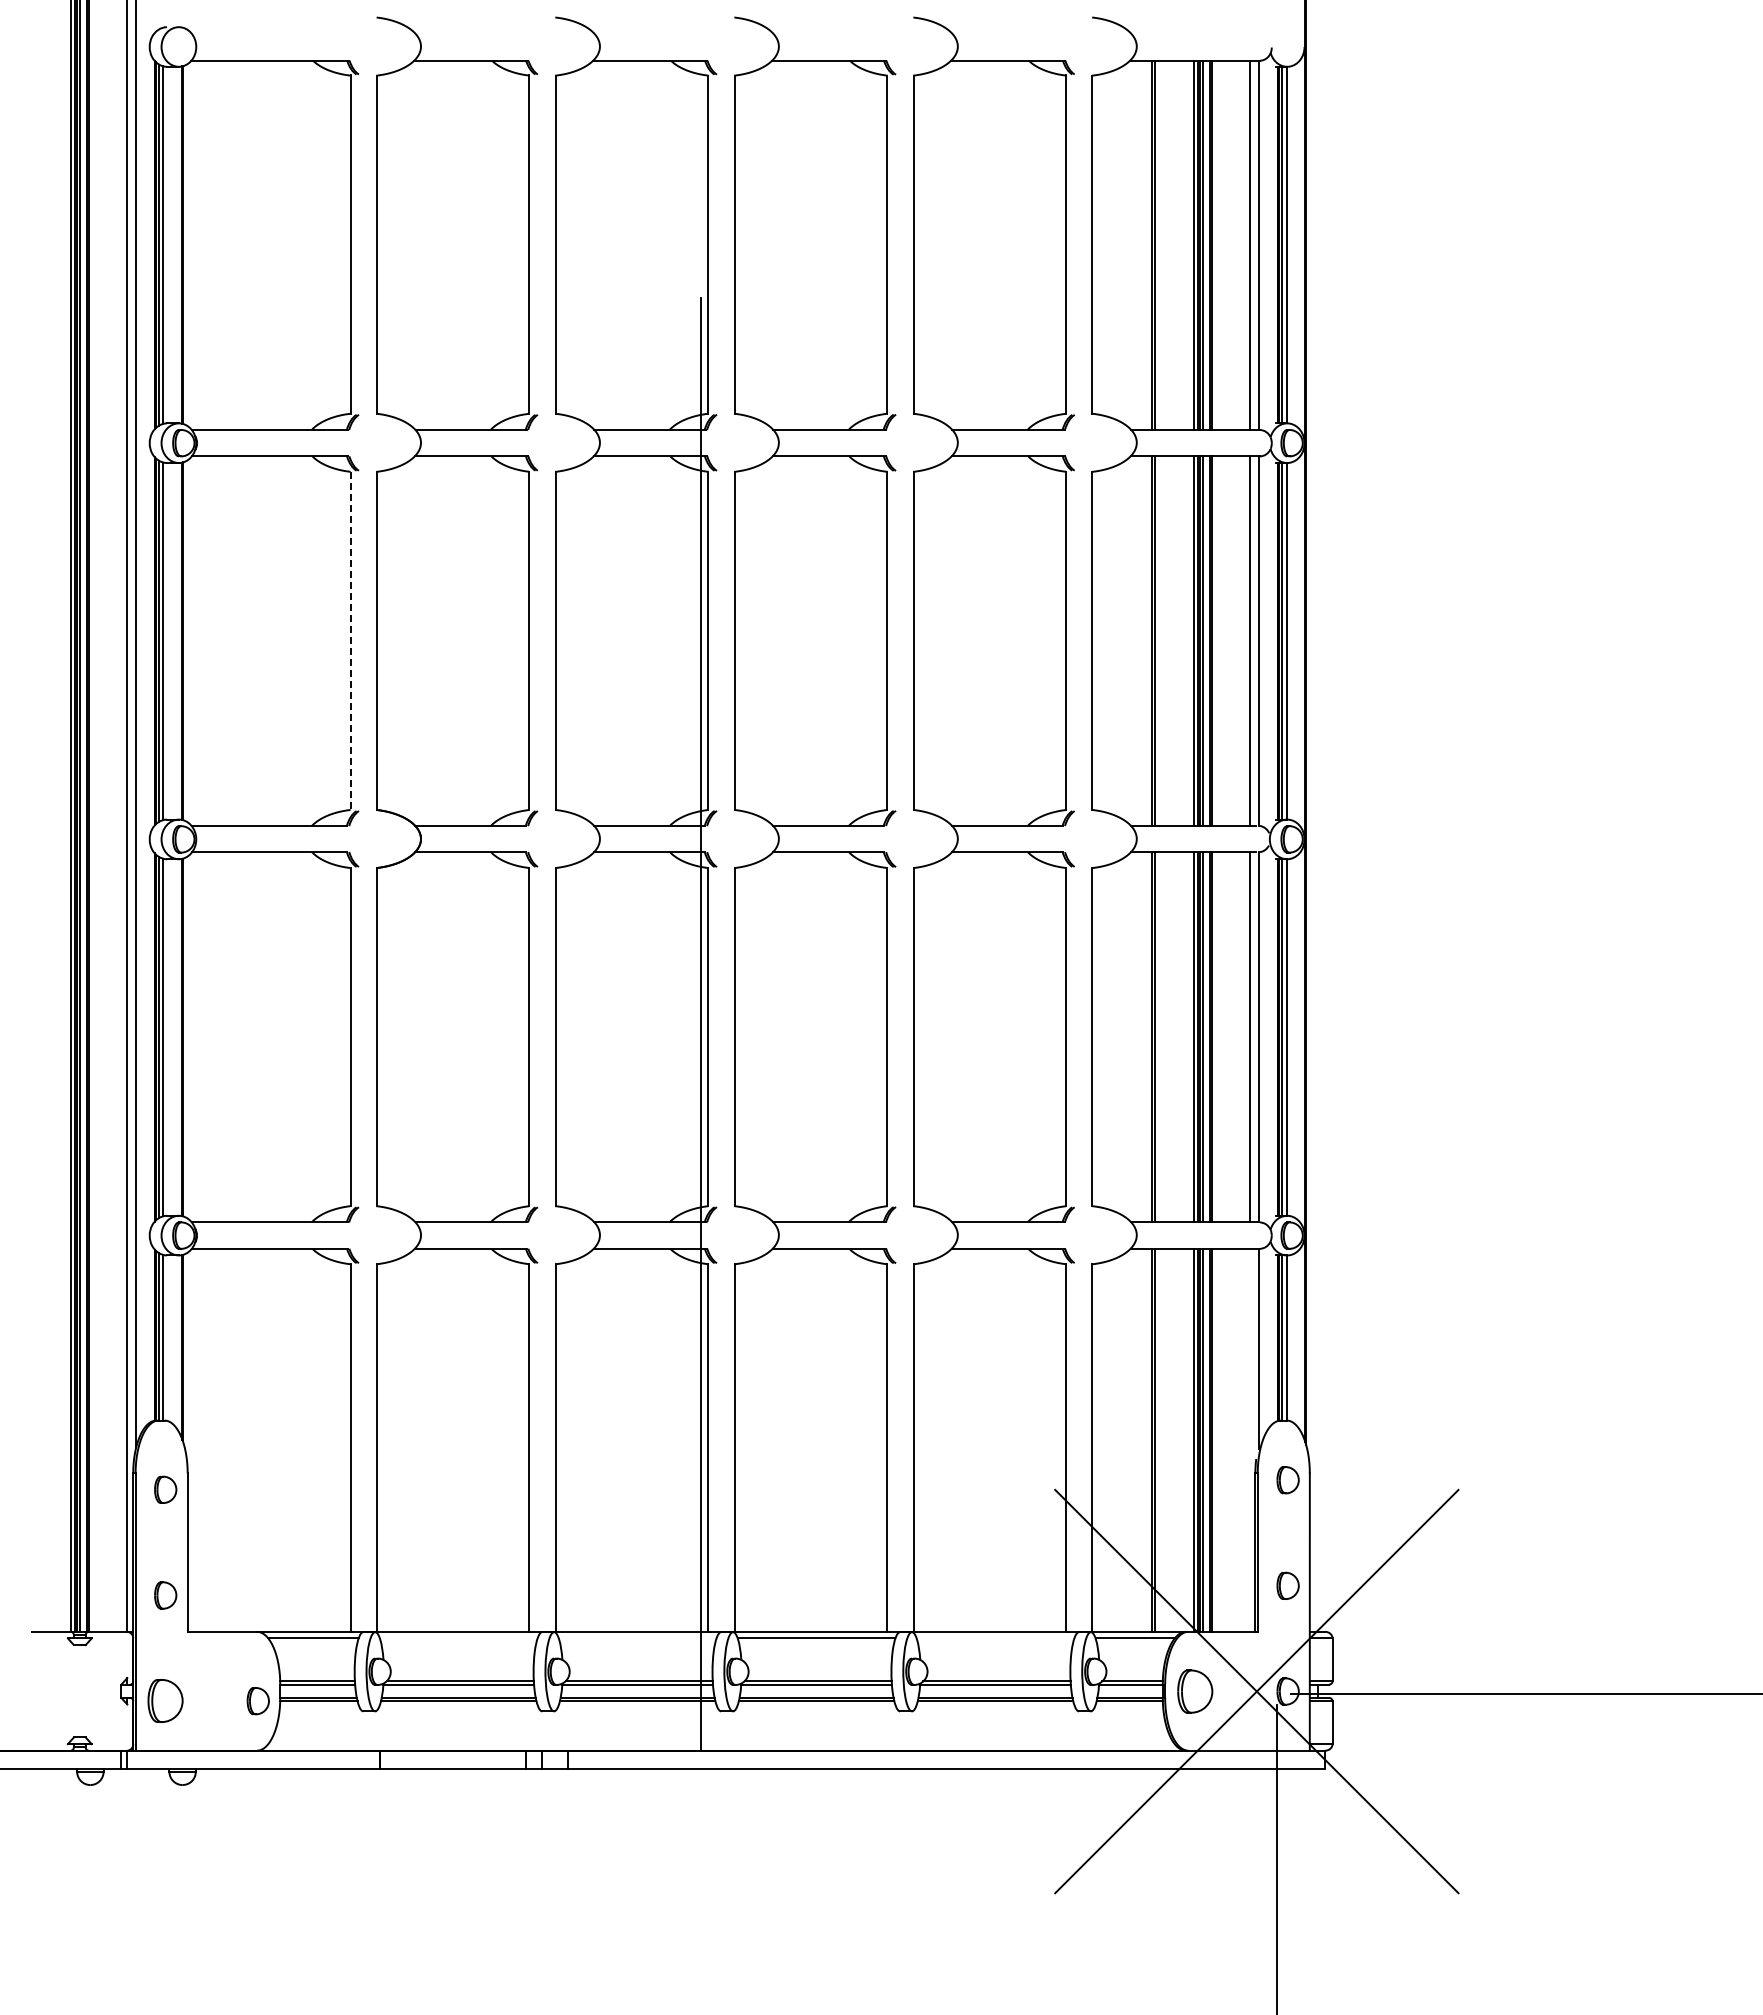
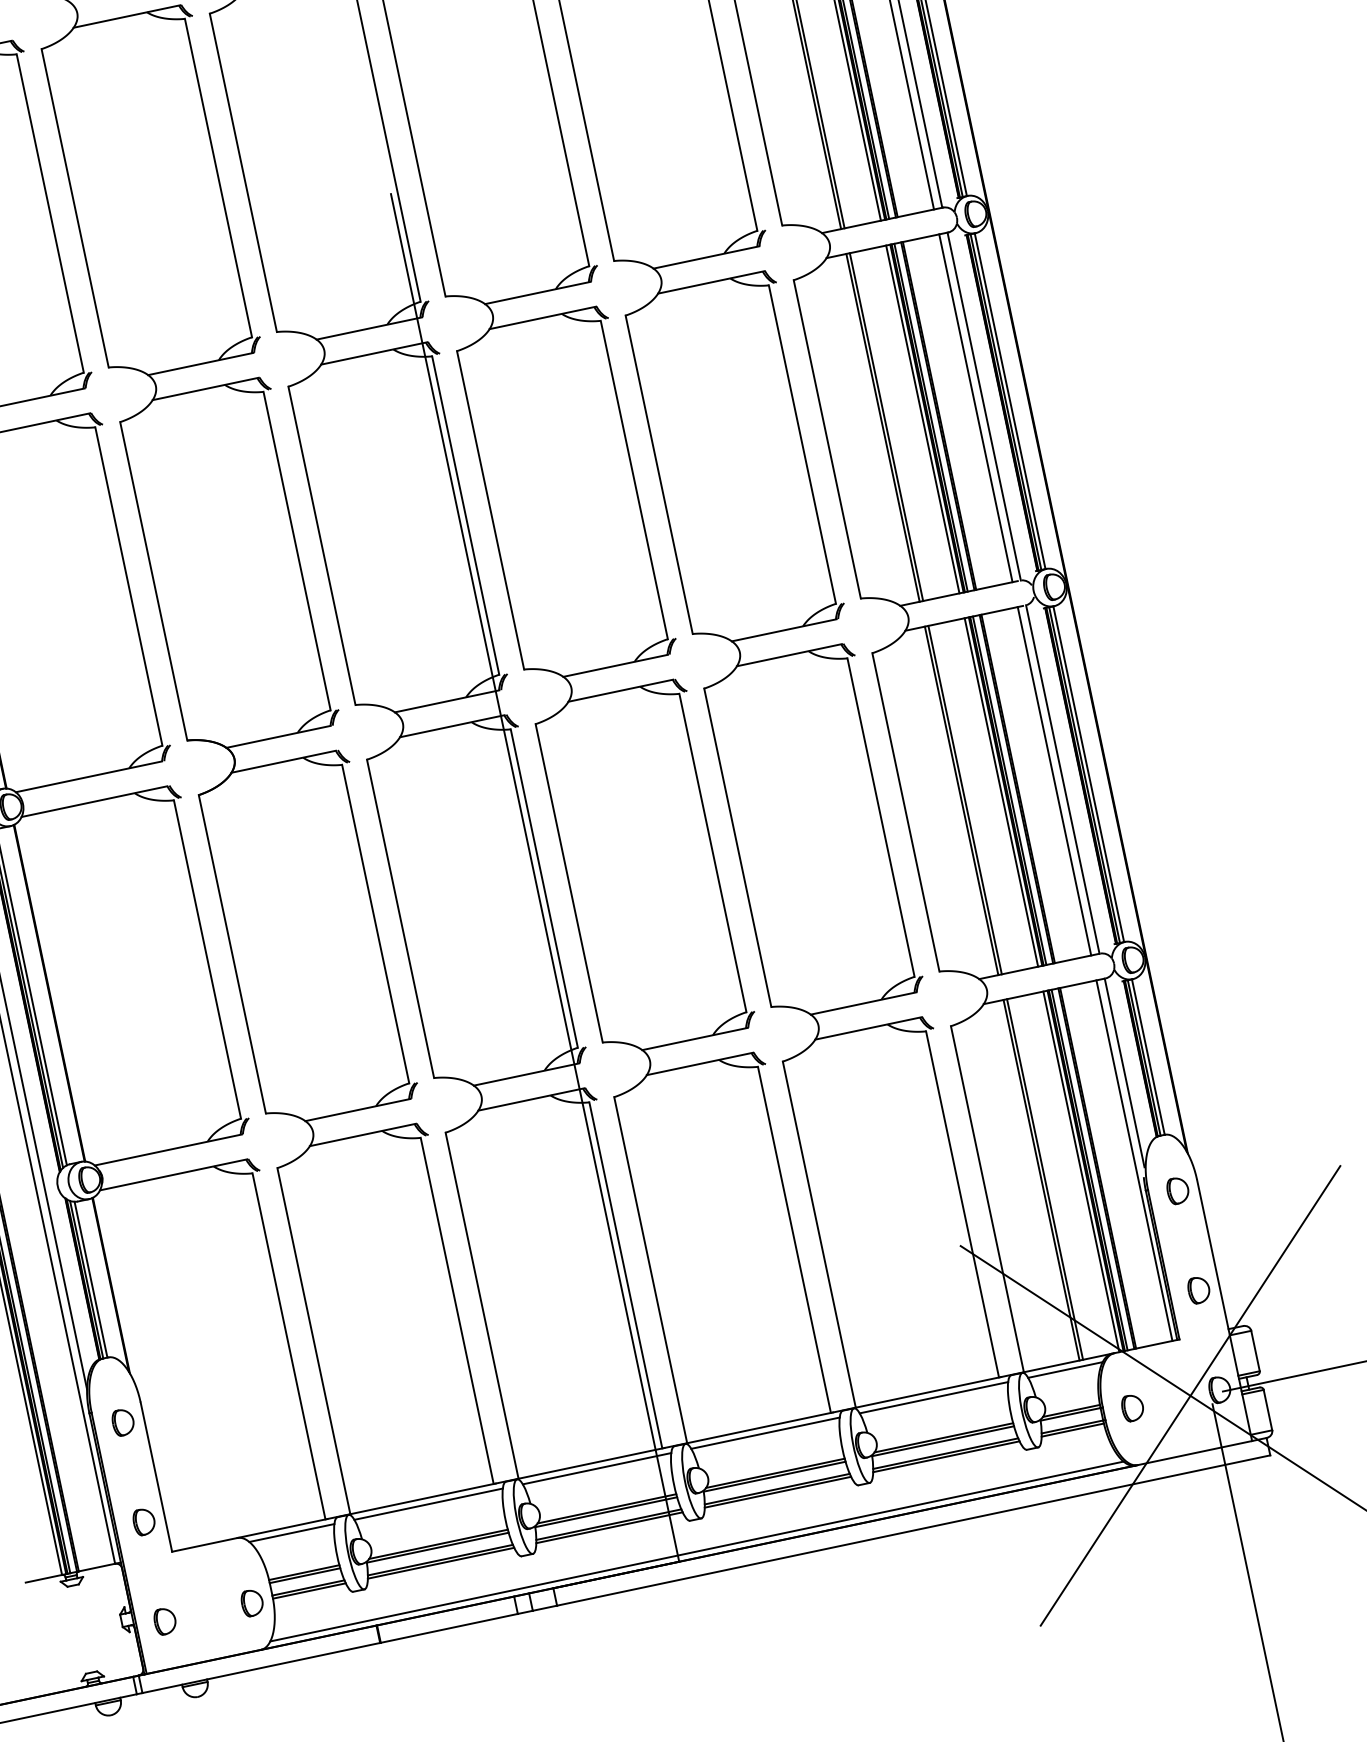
line: (350, 641) -> (128, 587), dashed -> solid
line: (1250, 1439) -> (1134, 1159), added
line: (458, 1638) -> (428, 1504), added
line: (637, 1638) -> (596, 1468), added
line: (995, 1638) -> (933, 1397), added
part: (1195, 1691) -> (1132, 1407), size x0.62
part: (165, 1701) -> (165, 1621), size x0.62
line: (721, 1744) -> (697, 1551), added

